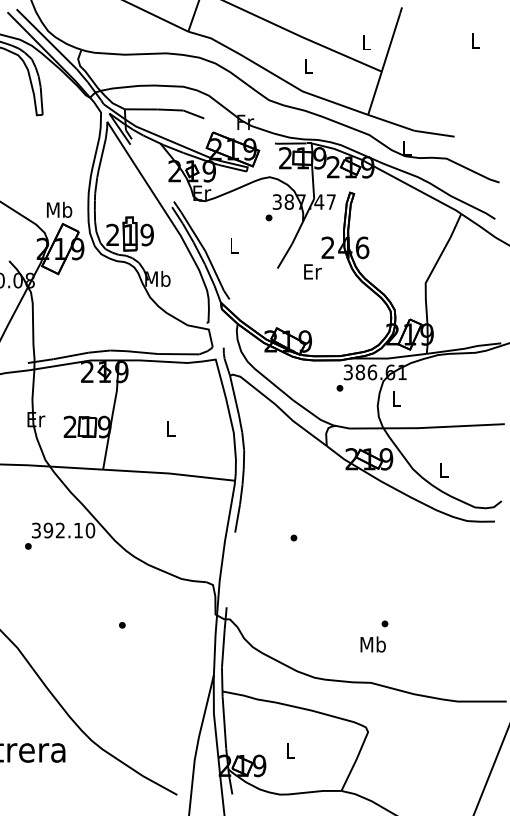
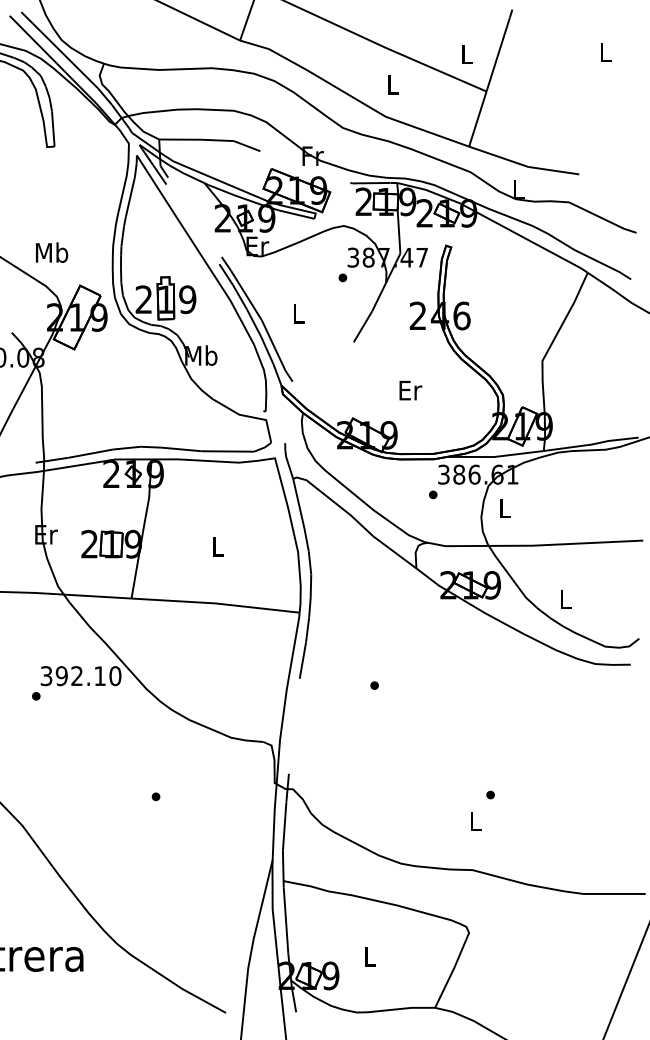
text: (59, 209) -> (52, 252), moved
text: (312, 271) -> (410, 390), moved
text: (373, 644) -> (475, 821), Mb -> L

